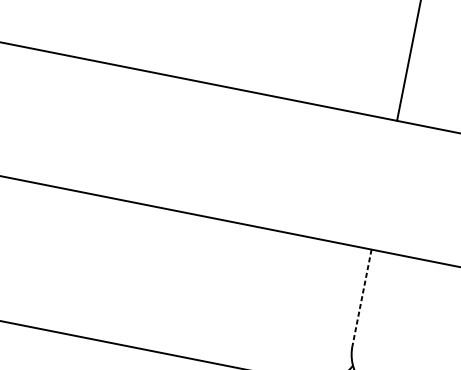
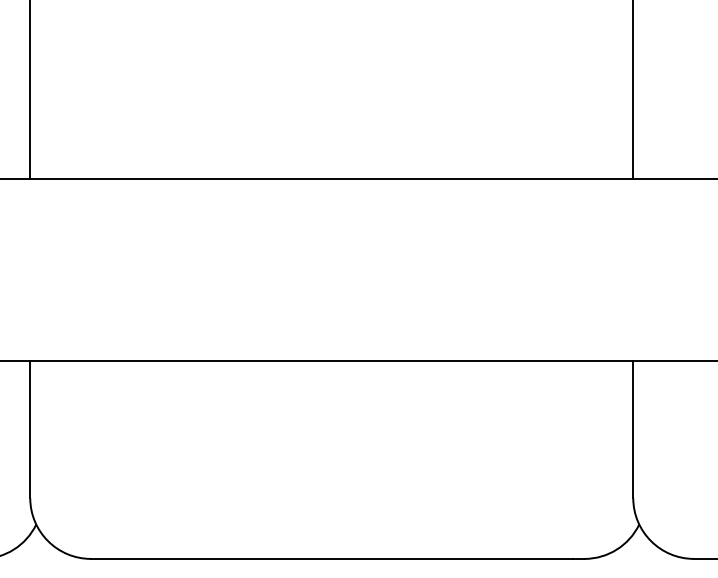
line: (362, 298) -> (633, 430), dashed -> solid

